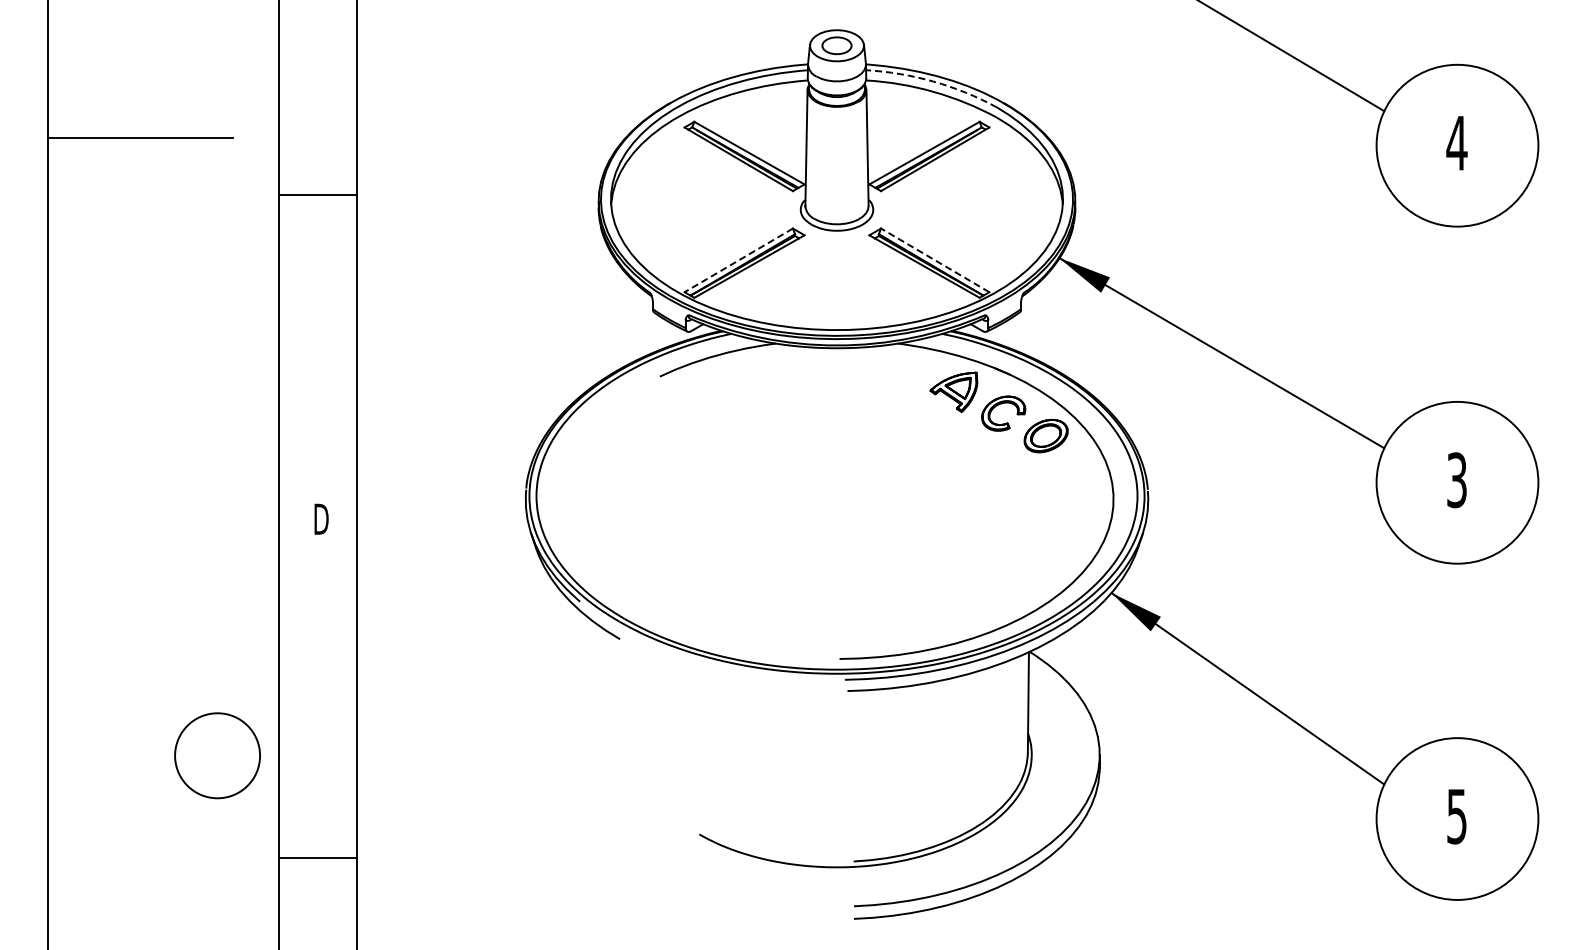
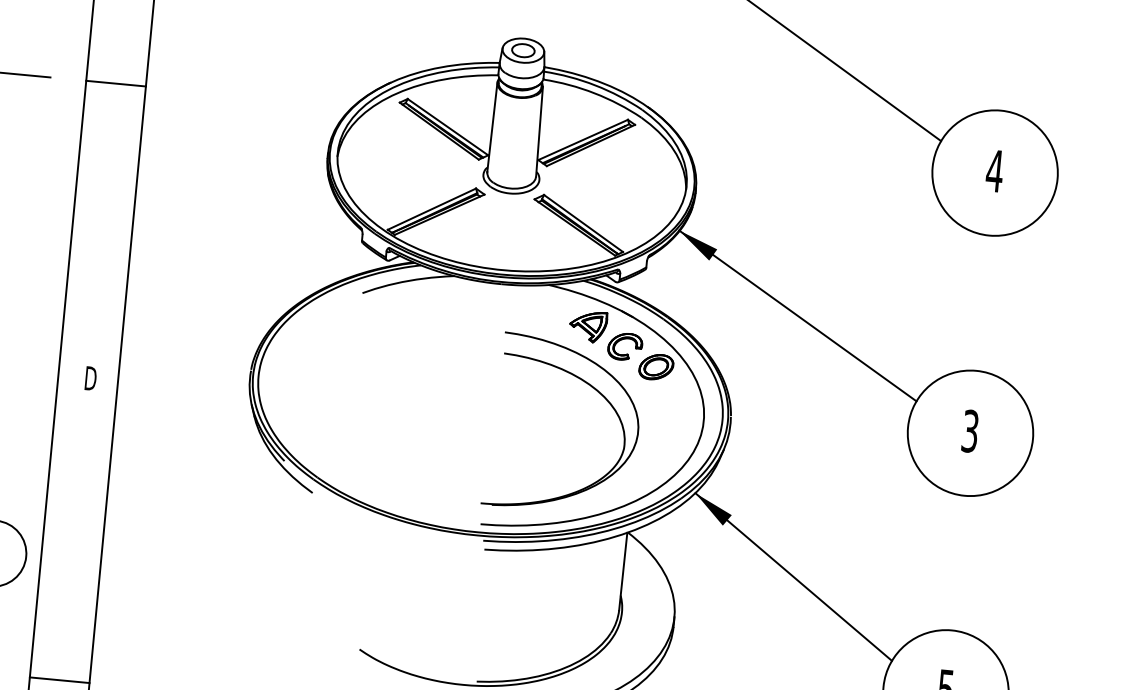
arc: (933, 81) -> (595, 85), dashed -> solid
line: (317, 194) -> (115, 83), moved
line: (738, 260) -> (431, 209), dashed -> solid
line: (935, 260) -> (583, 223), dashed -> solid
part: (966, 470) -> (592, 387), added
line: (317, 858) -> (59, 680), moved

